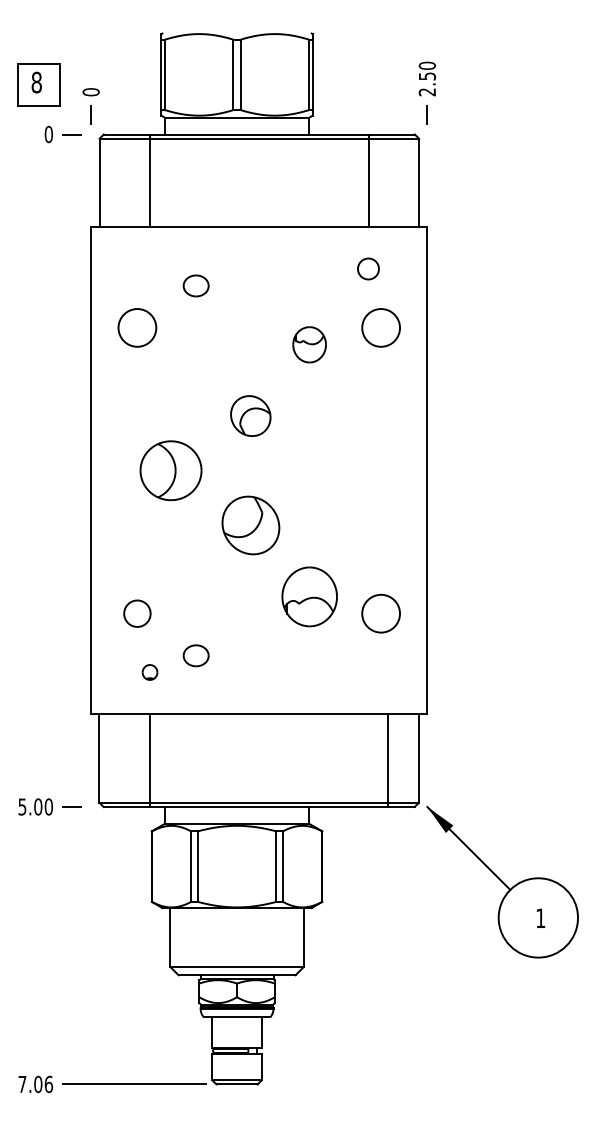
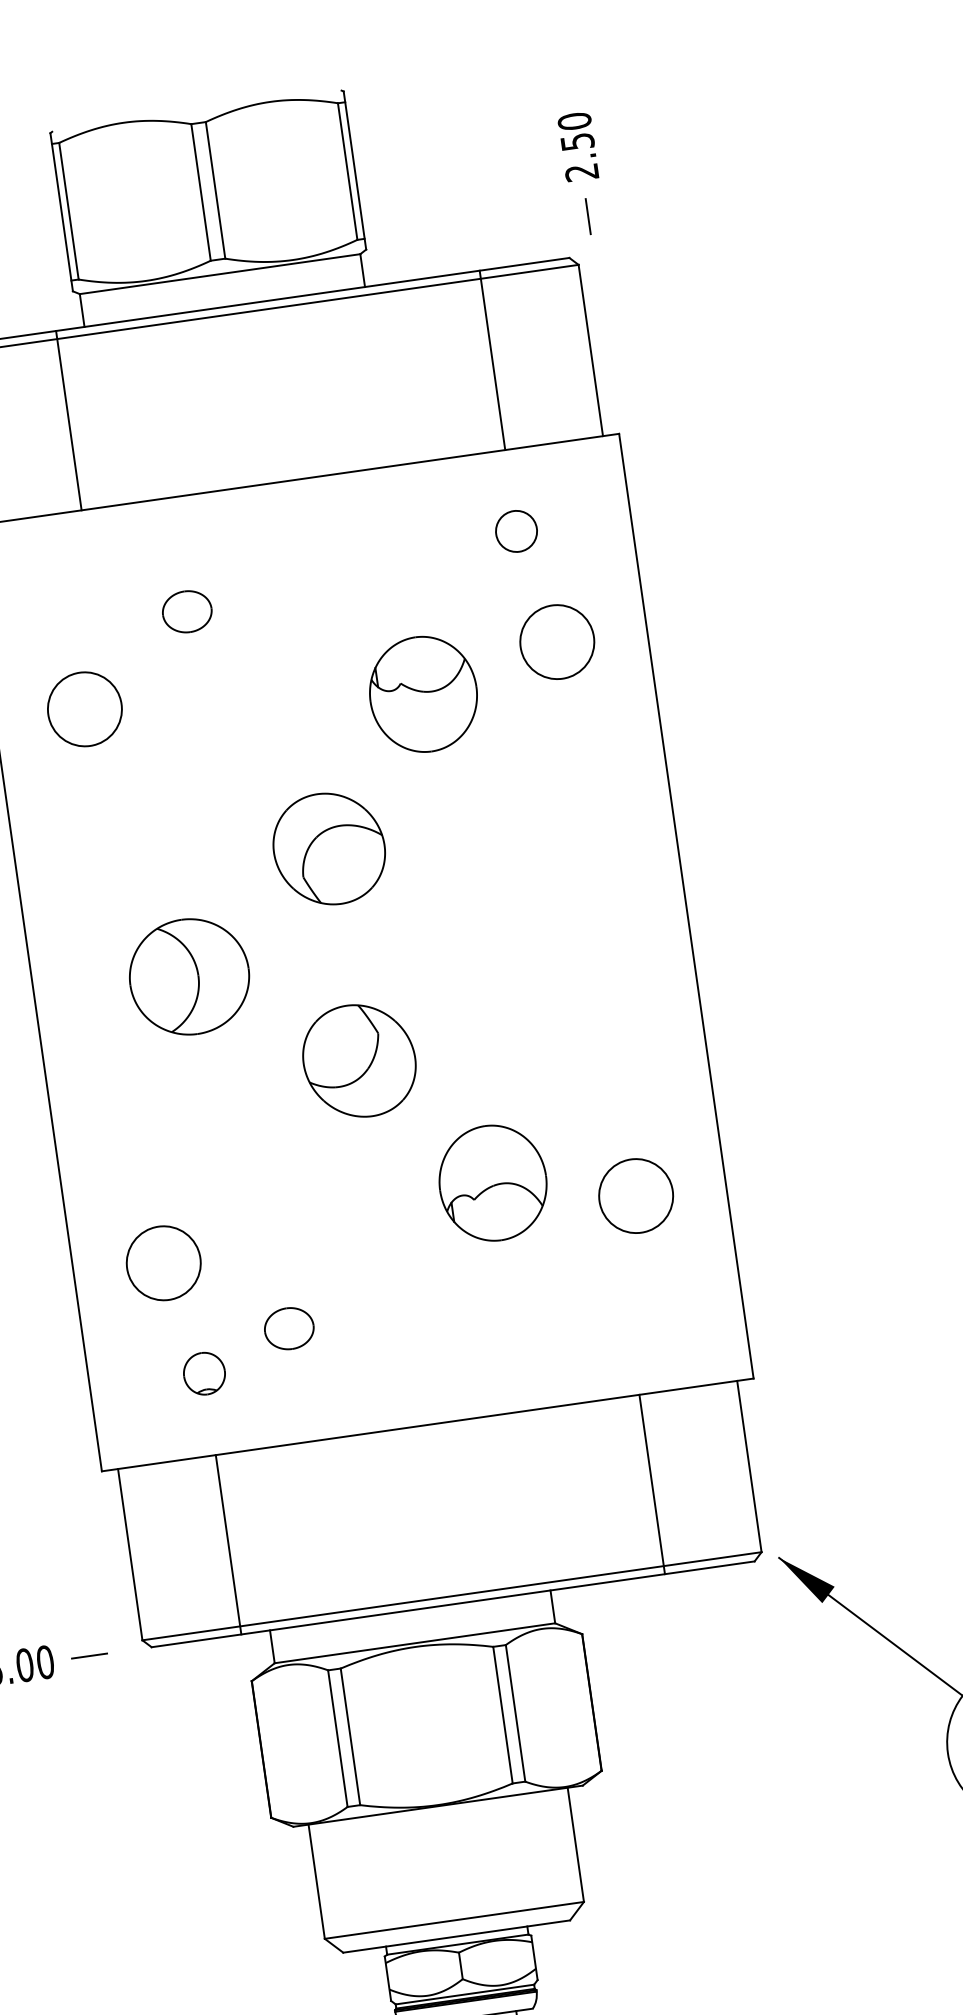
part: (309, 344) -> (423, 694), size x1.67
part: (250, 415) -> (328, 847), size x1.43
circle: (137, 613) -> (163, 1262), size x1.43
part: (149, 672) -> (203, 1373), size x1.43
line: (388, 760) -> (652, 1484), moved

